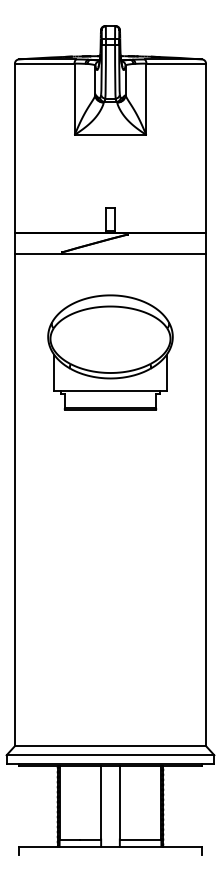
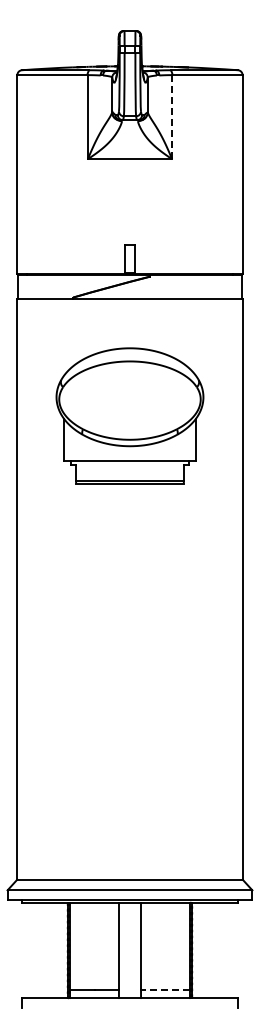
line: (146, 99) -> (172, 117), solid -> dashed
line: (139, 839) -> (164, 989), solid -> dashed

